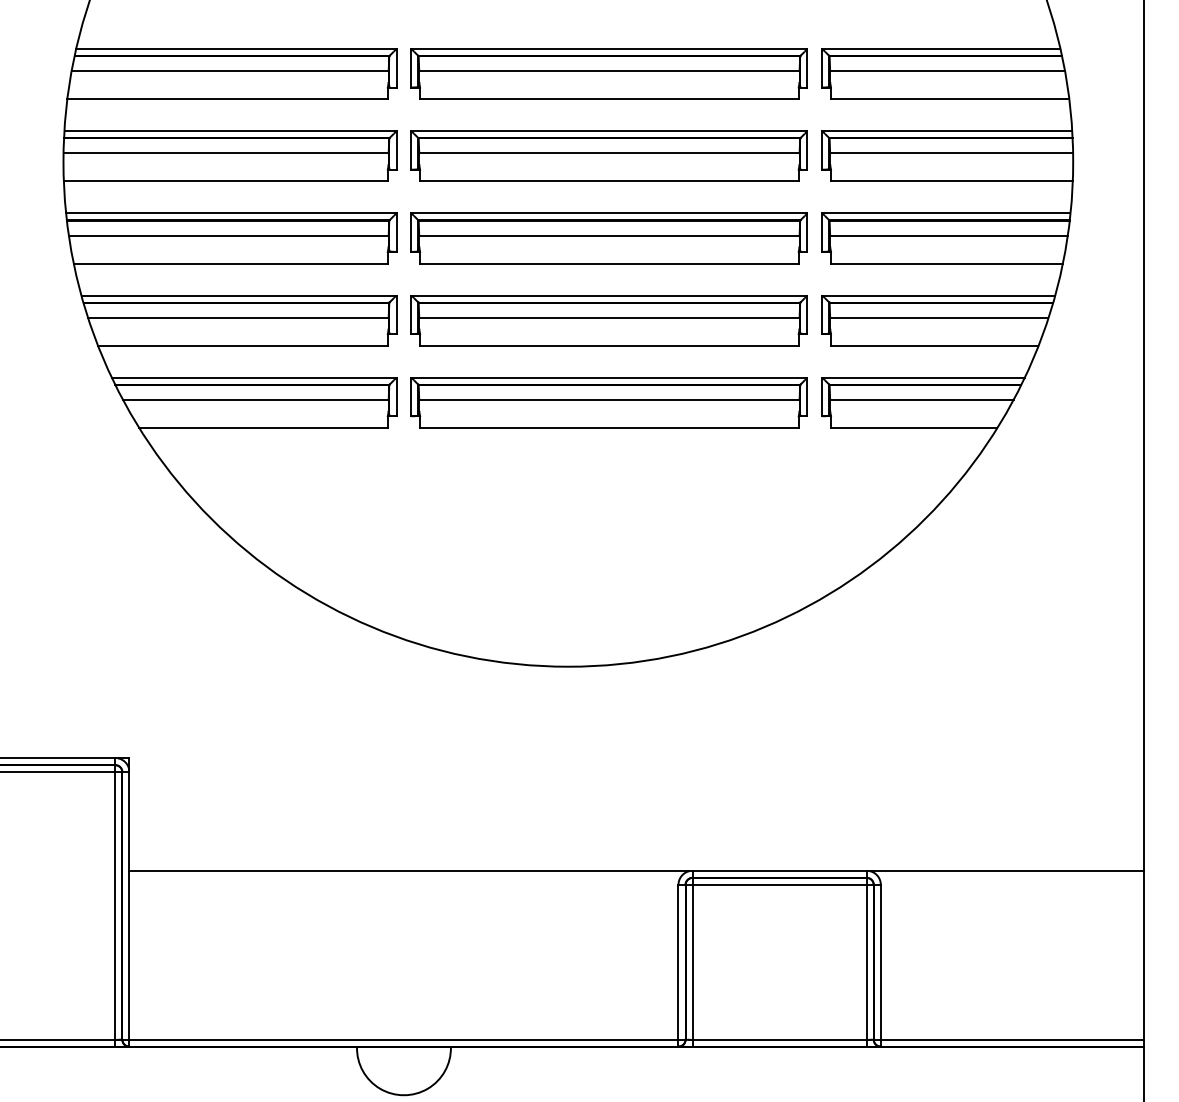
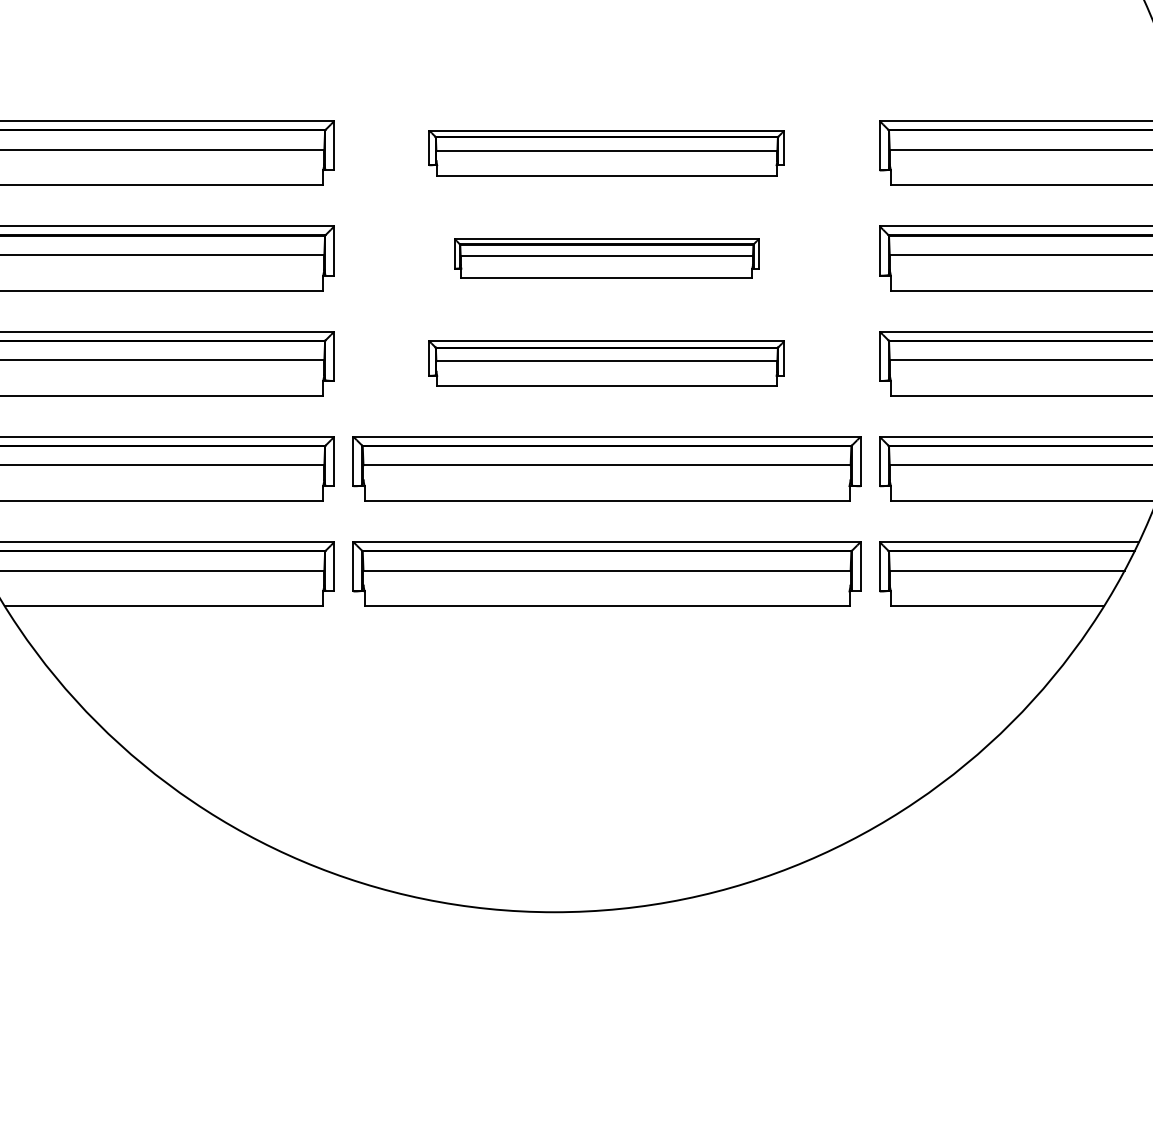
part: (608, 73) -> (605, 152), size x0.7
part: (608, 155) -> (605, 257), size x0.6
part: (608, 238) -> (605, 363), size x0.7

